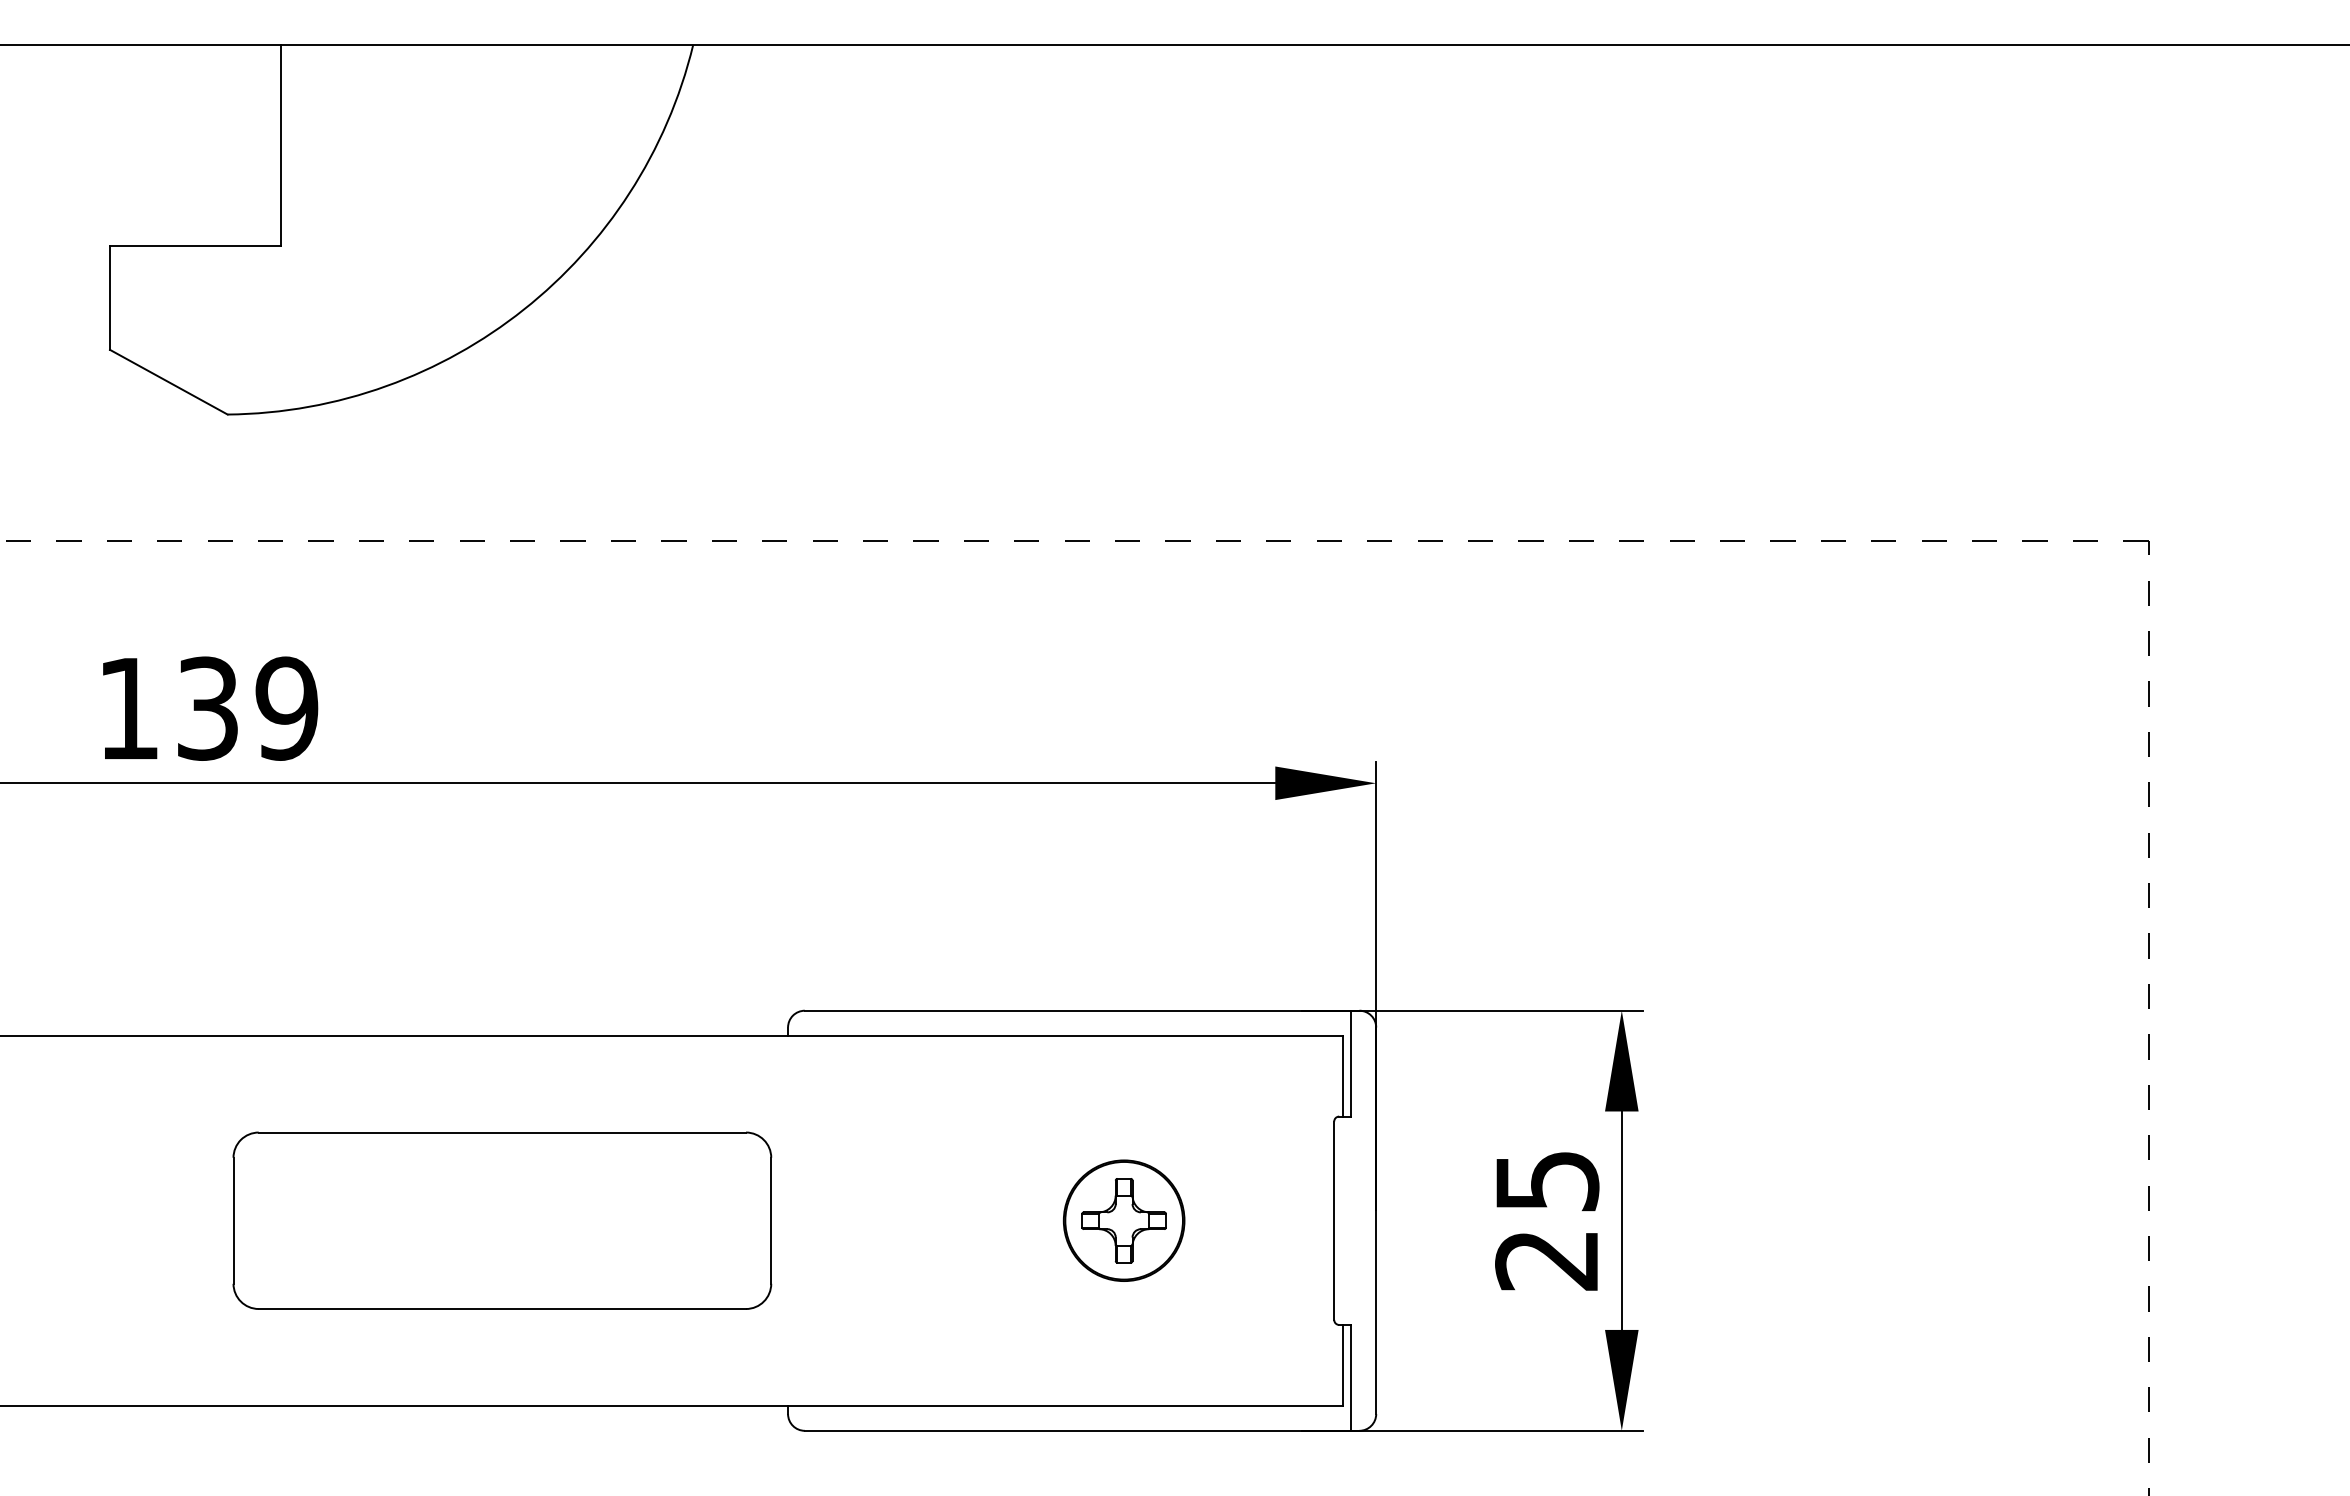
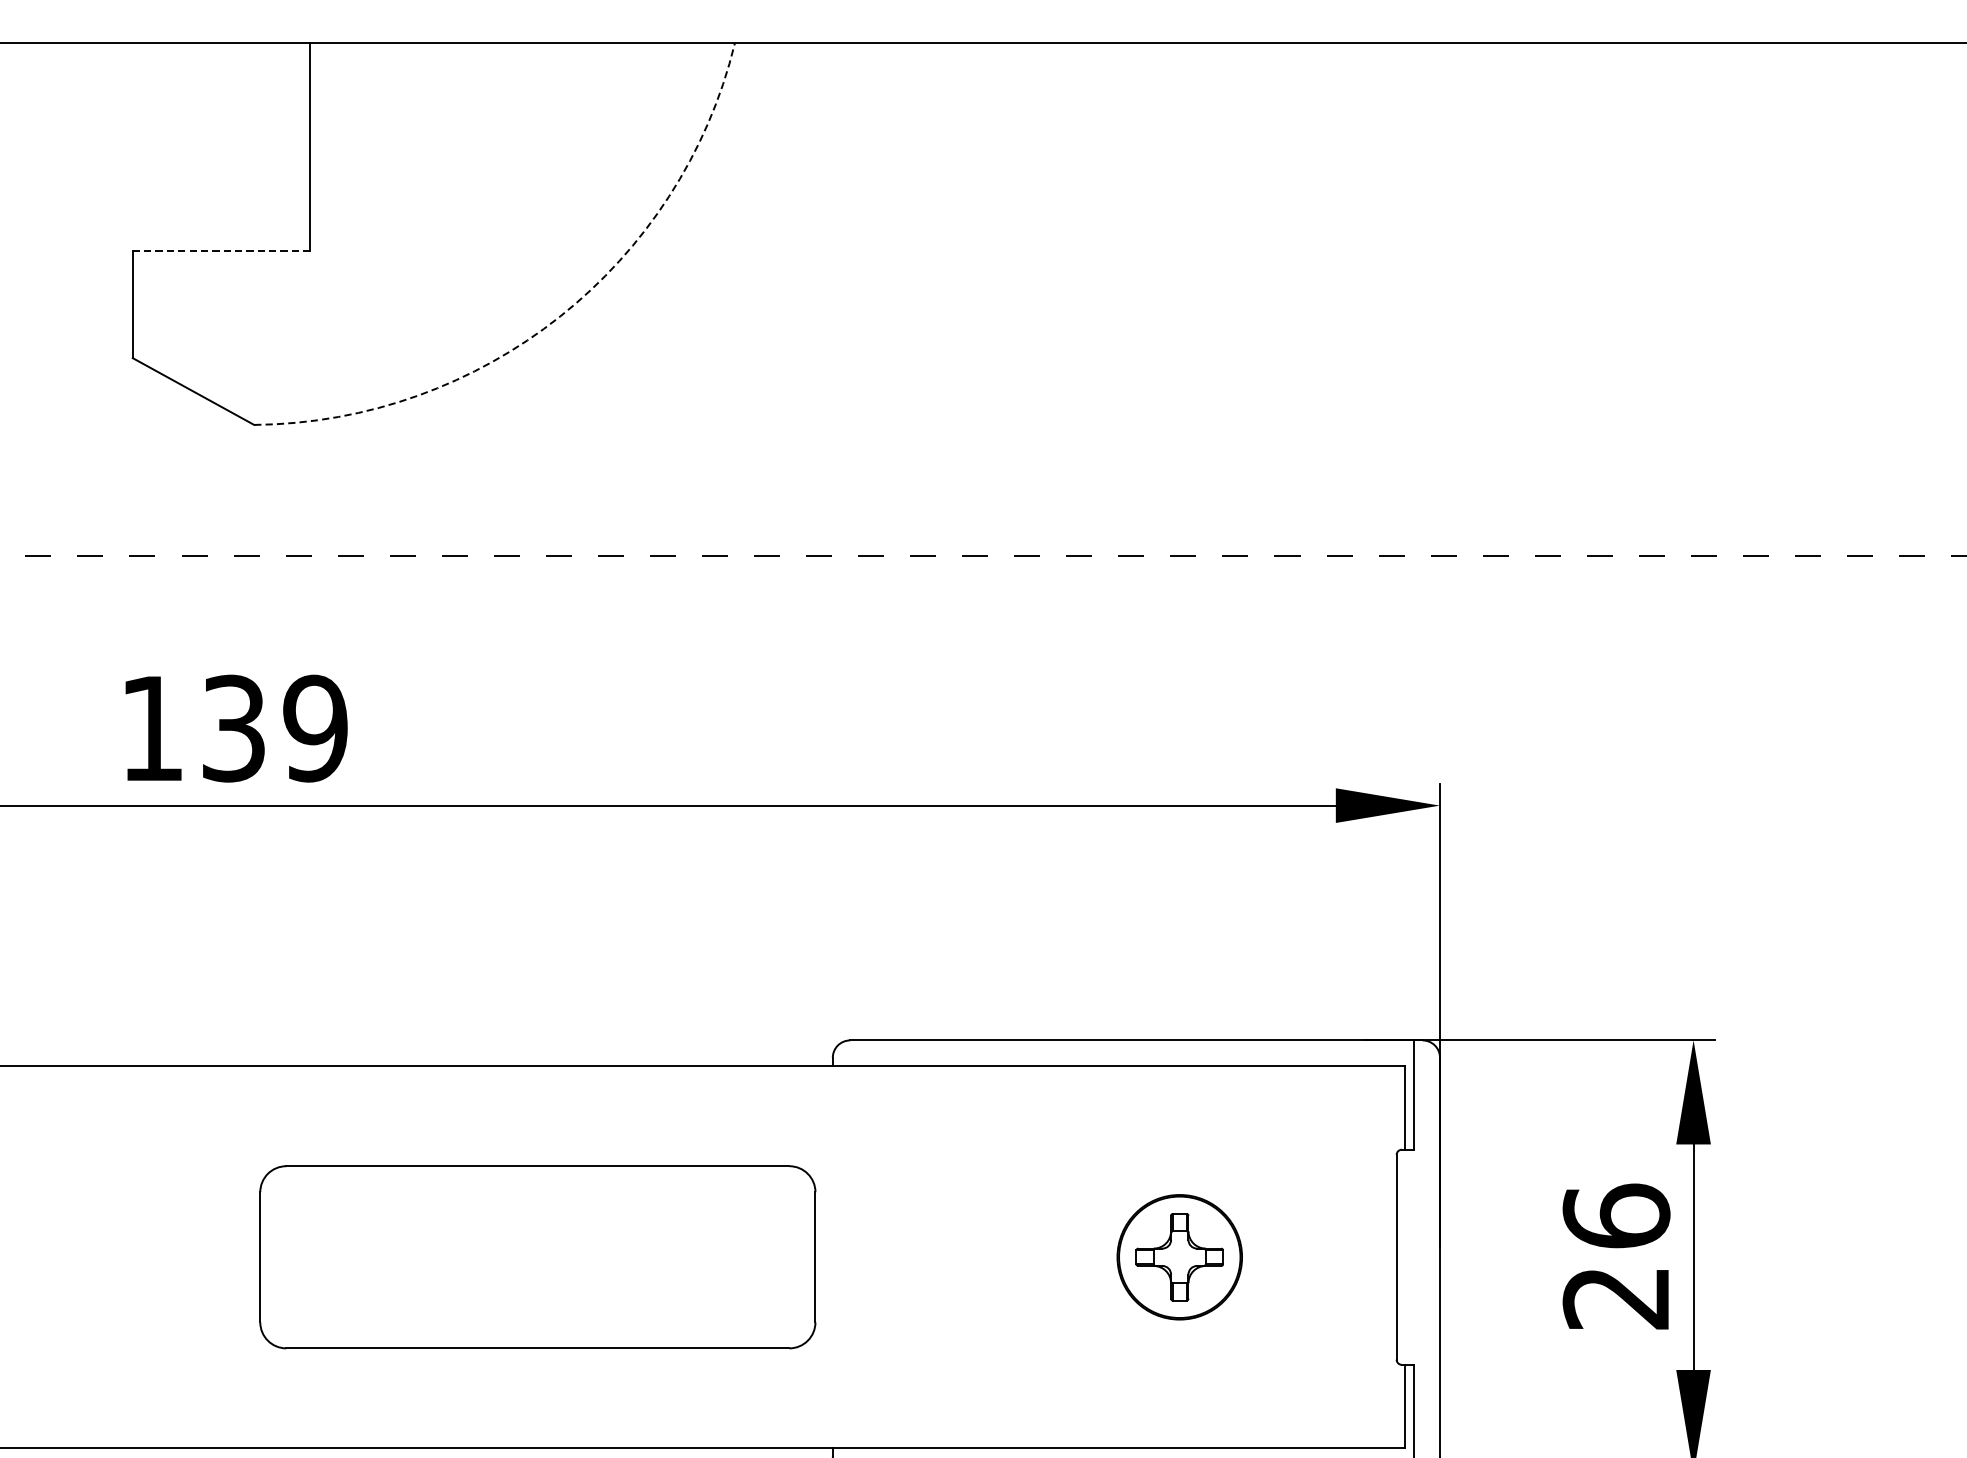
line: (195, 246) -> (221, 251), solid -> dashed
arc: (523, 309) -> (559, 316), solid -> dashed
text: (1547, 1180) -> (1616, 1215), 25 -> 26

